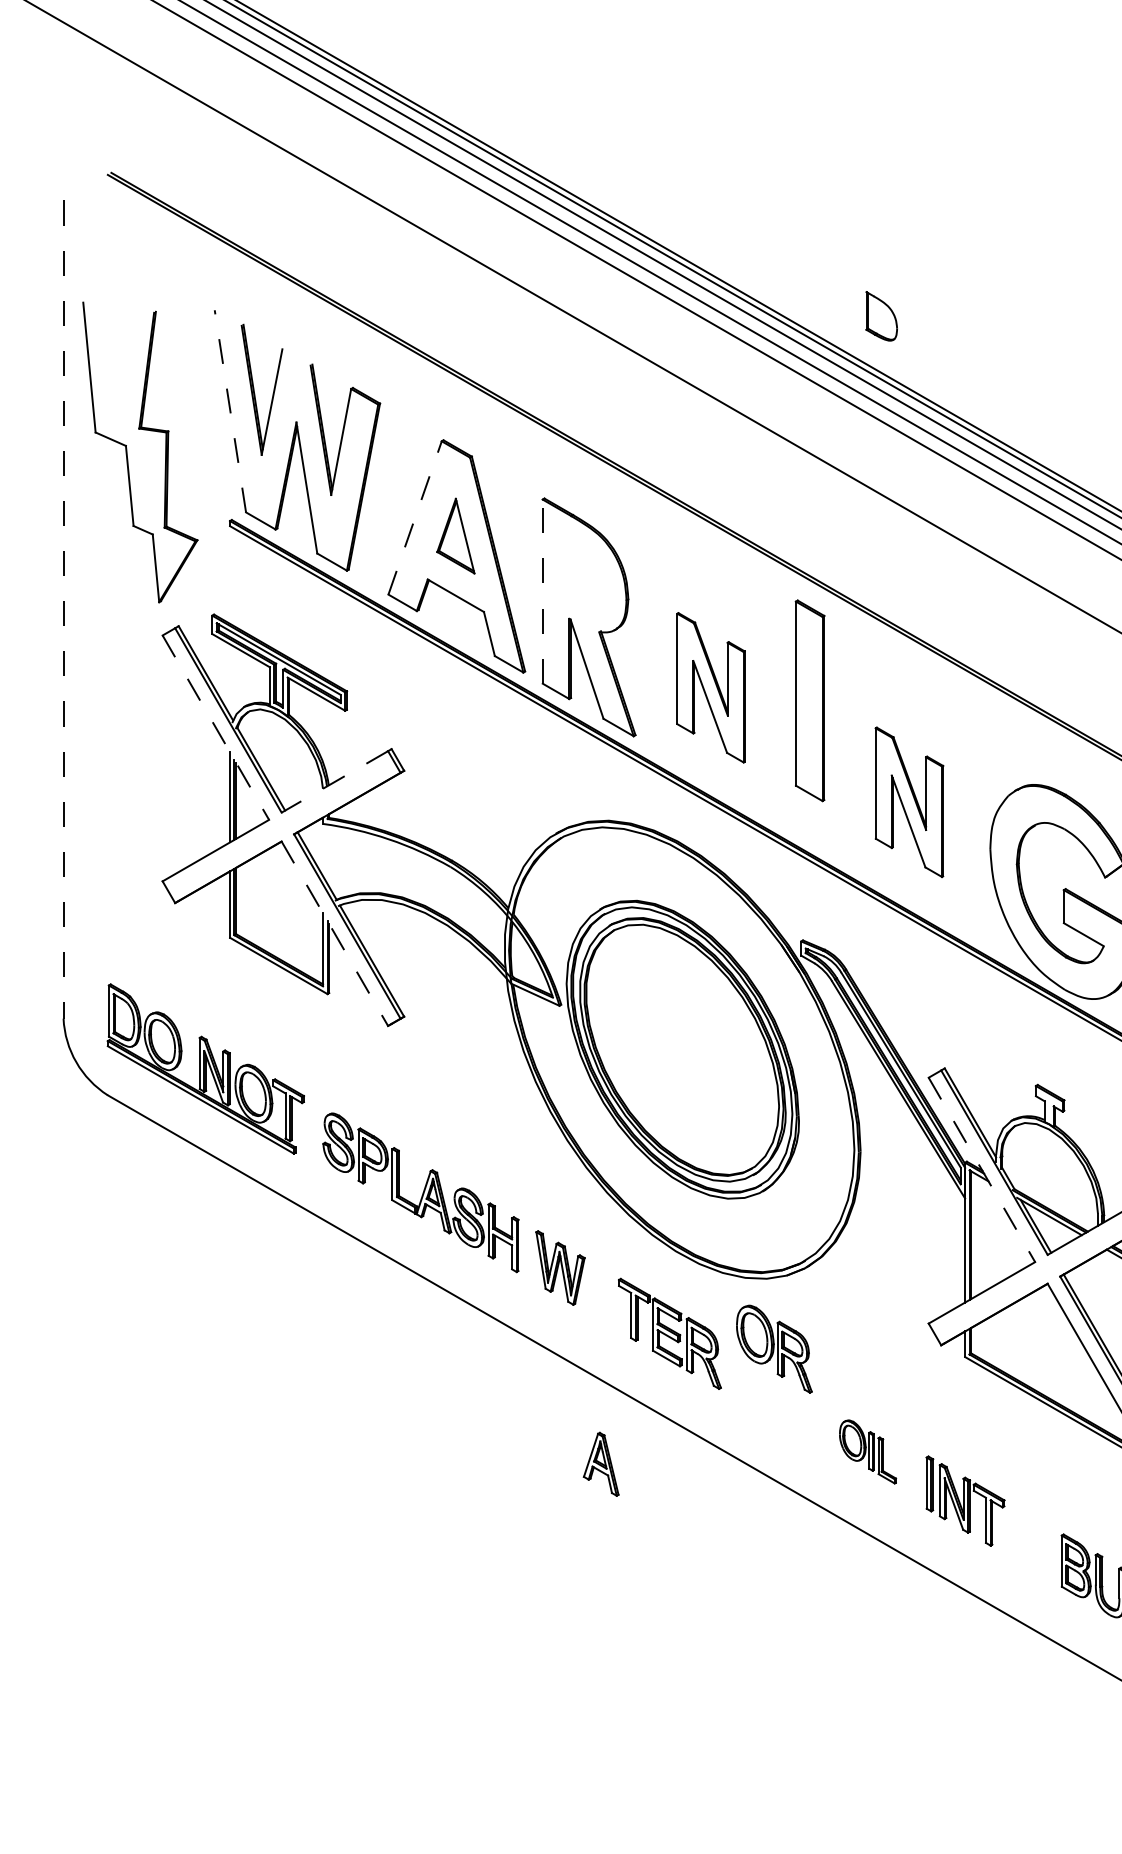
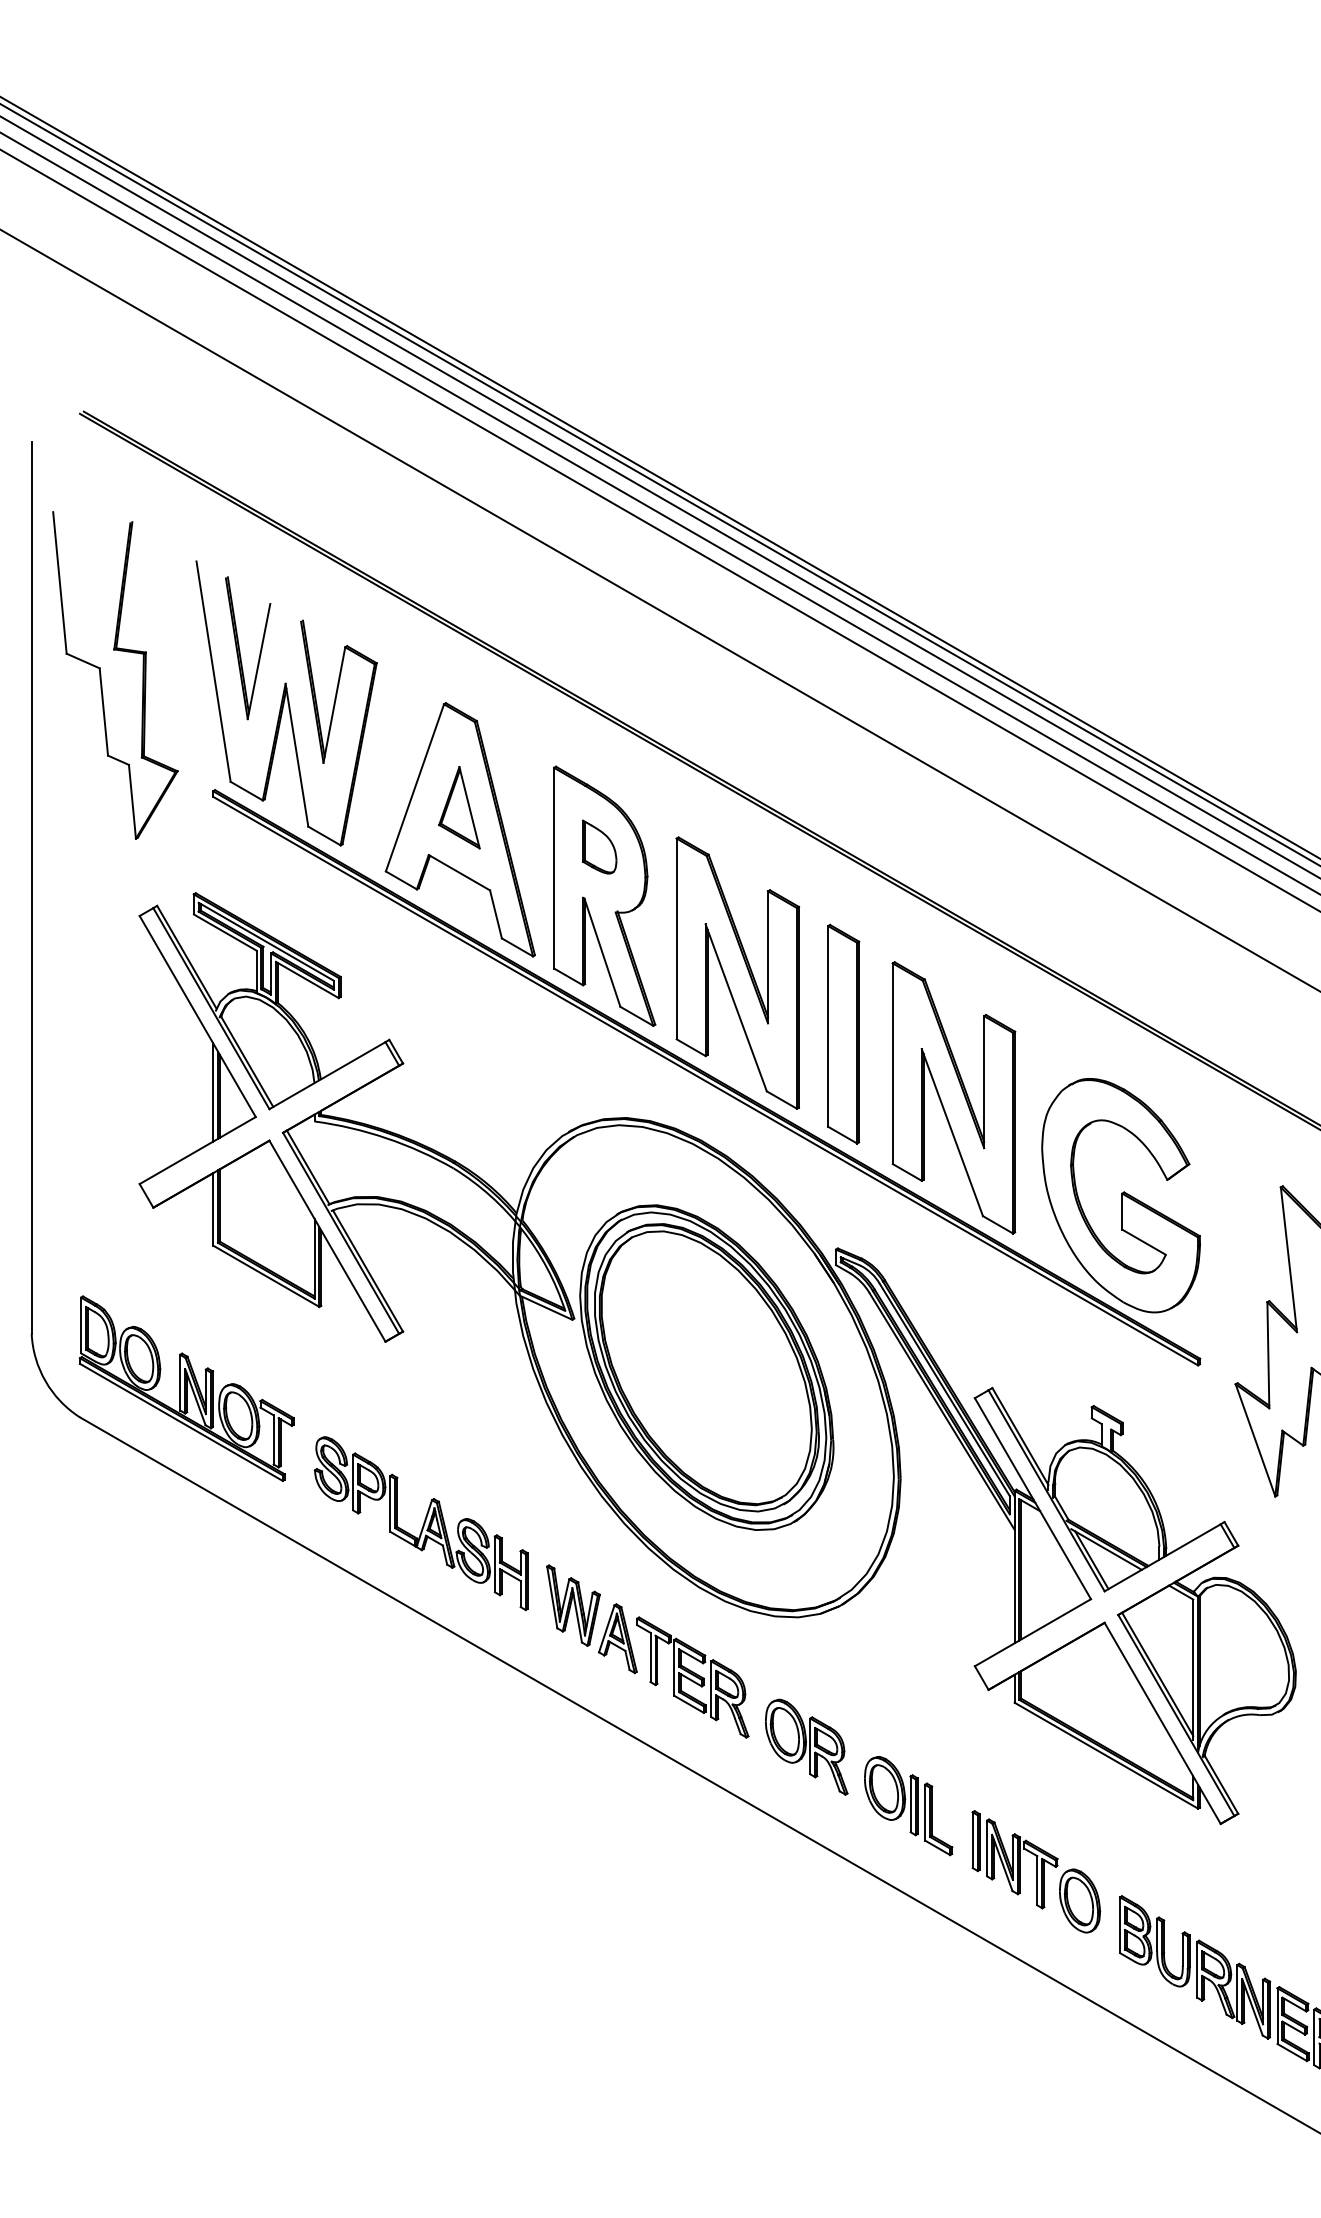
part: (881, 315) -> (599, 846), moved
line: (230, 411) -> (213, 671), dashed -> solid
part: (127, 452) -> (101, 675), moved
line: (415, 517) -> (415, 787), dashed -> solid
line: (543, 590) -> (554, 867), dashed -> solid
line: (63, 609) -> (31, 887), dashed -> solid
part: (710, 687) -> (737, 972), size x1.67
part: (810, 700) -> (843, 1033), moved
line: (215, 727) -> (197, 1016), dashed -> solid
line: (334, 781) -> (327, 1075), dashed -> solid
part: (909, 801) -> (953, 1097), size x1.67
line: (334, 934) -> (327, 1241), dashed -> solid
line: (982, 1170) -> (1033, 1499), dashed -> solid
part: (774, 1348) -> (806, 1746), moved
part: (867, 1452) -> (908, 1806), size x1.43
part: (600, 1464) -> (617, 1638), moved
part: (1025, 1538) -> (1080, 1900), added

